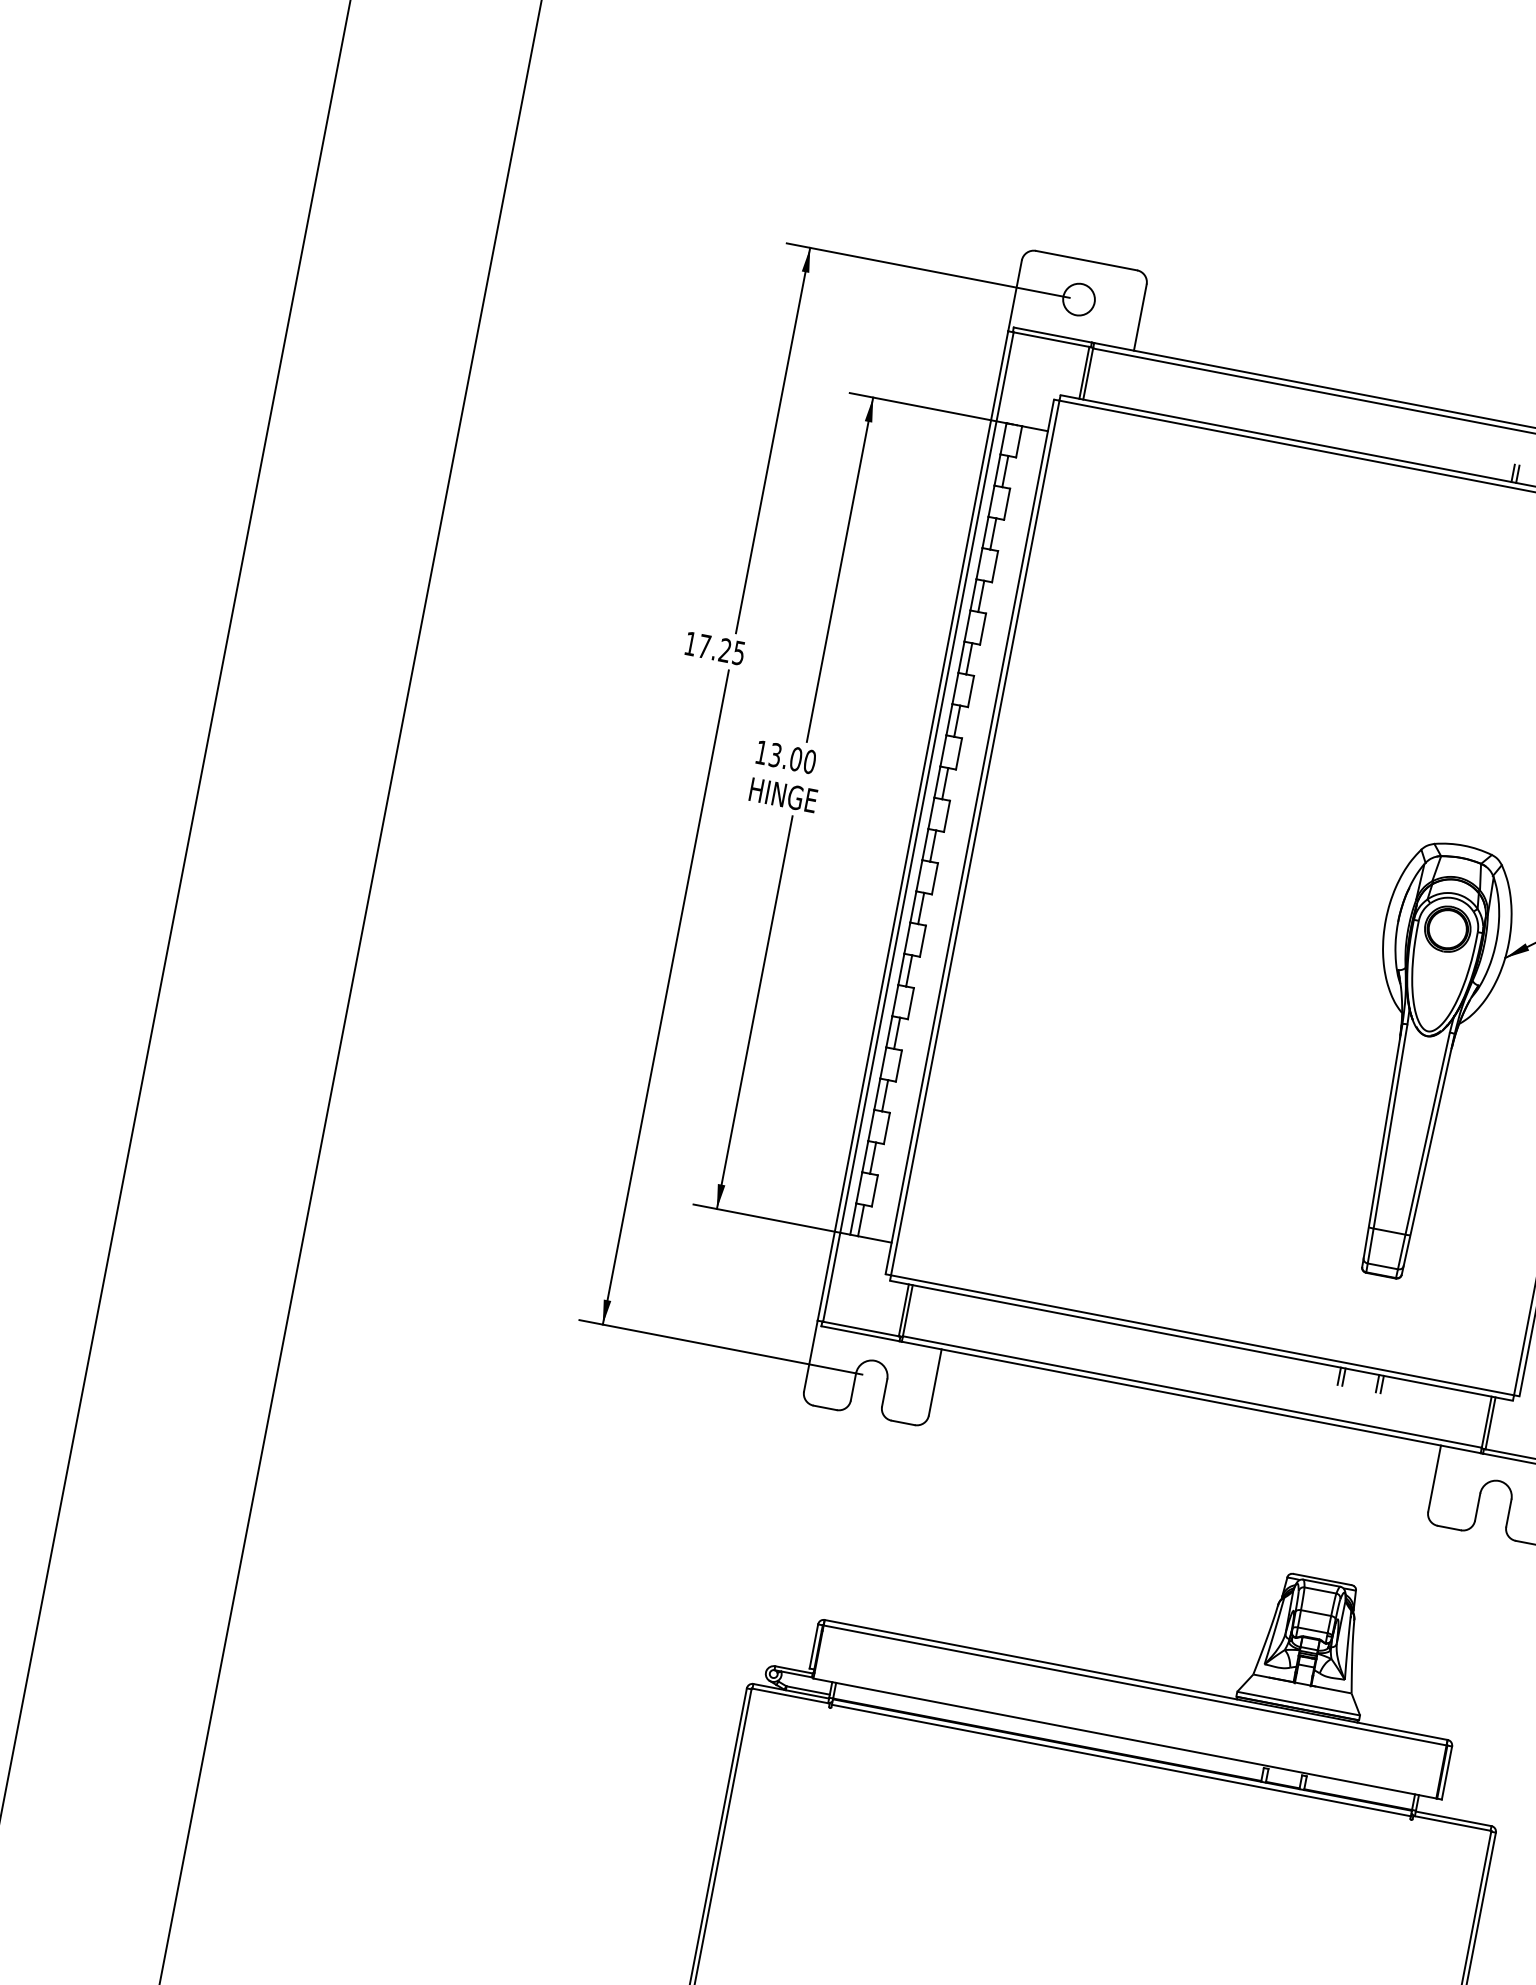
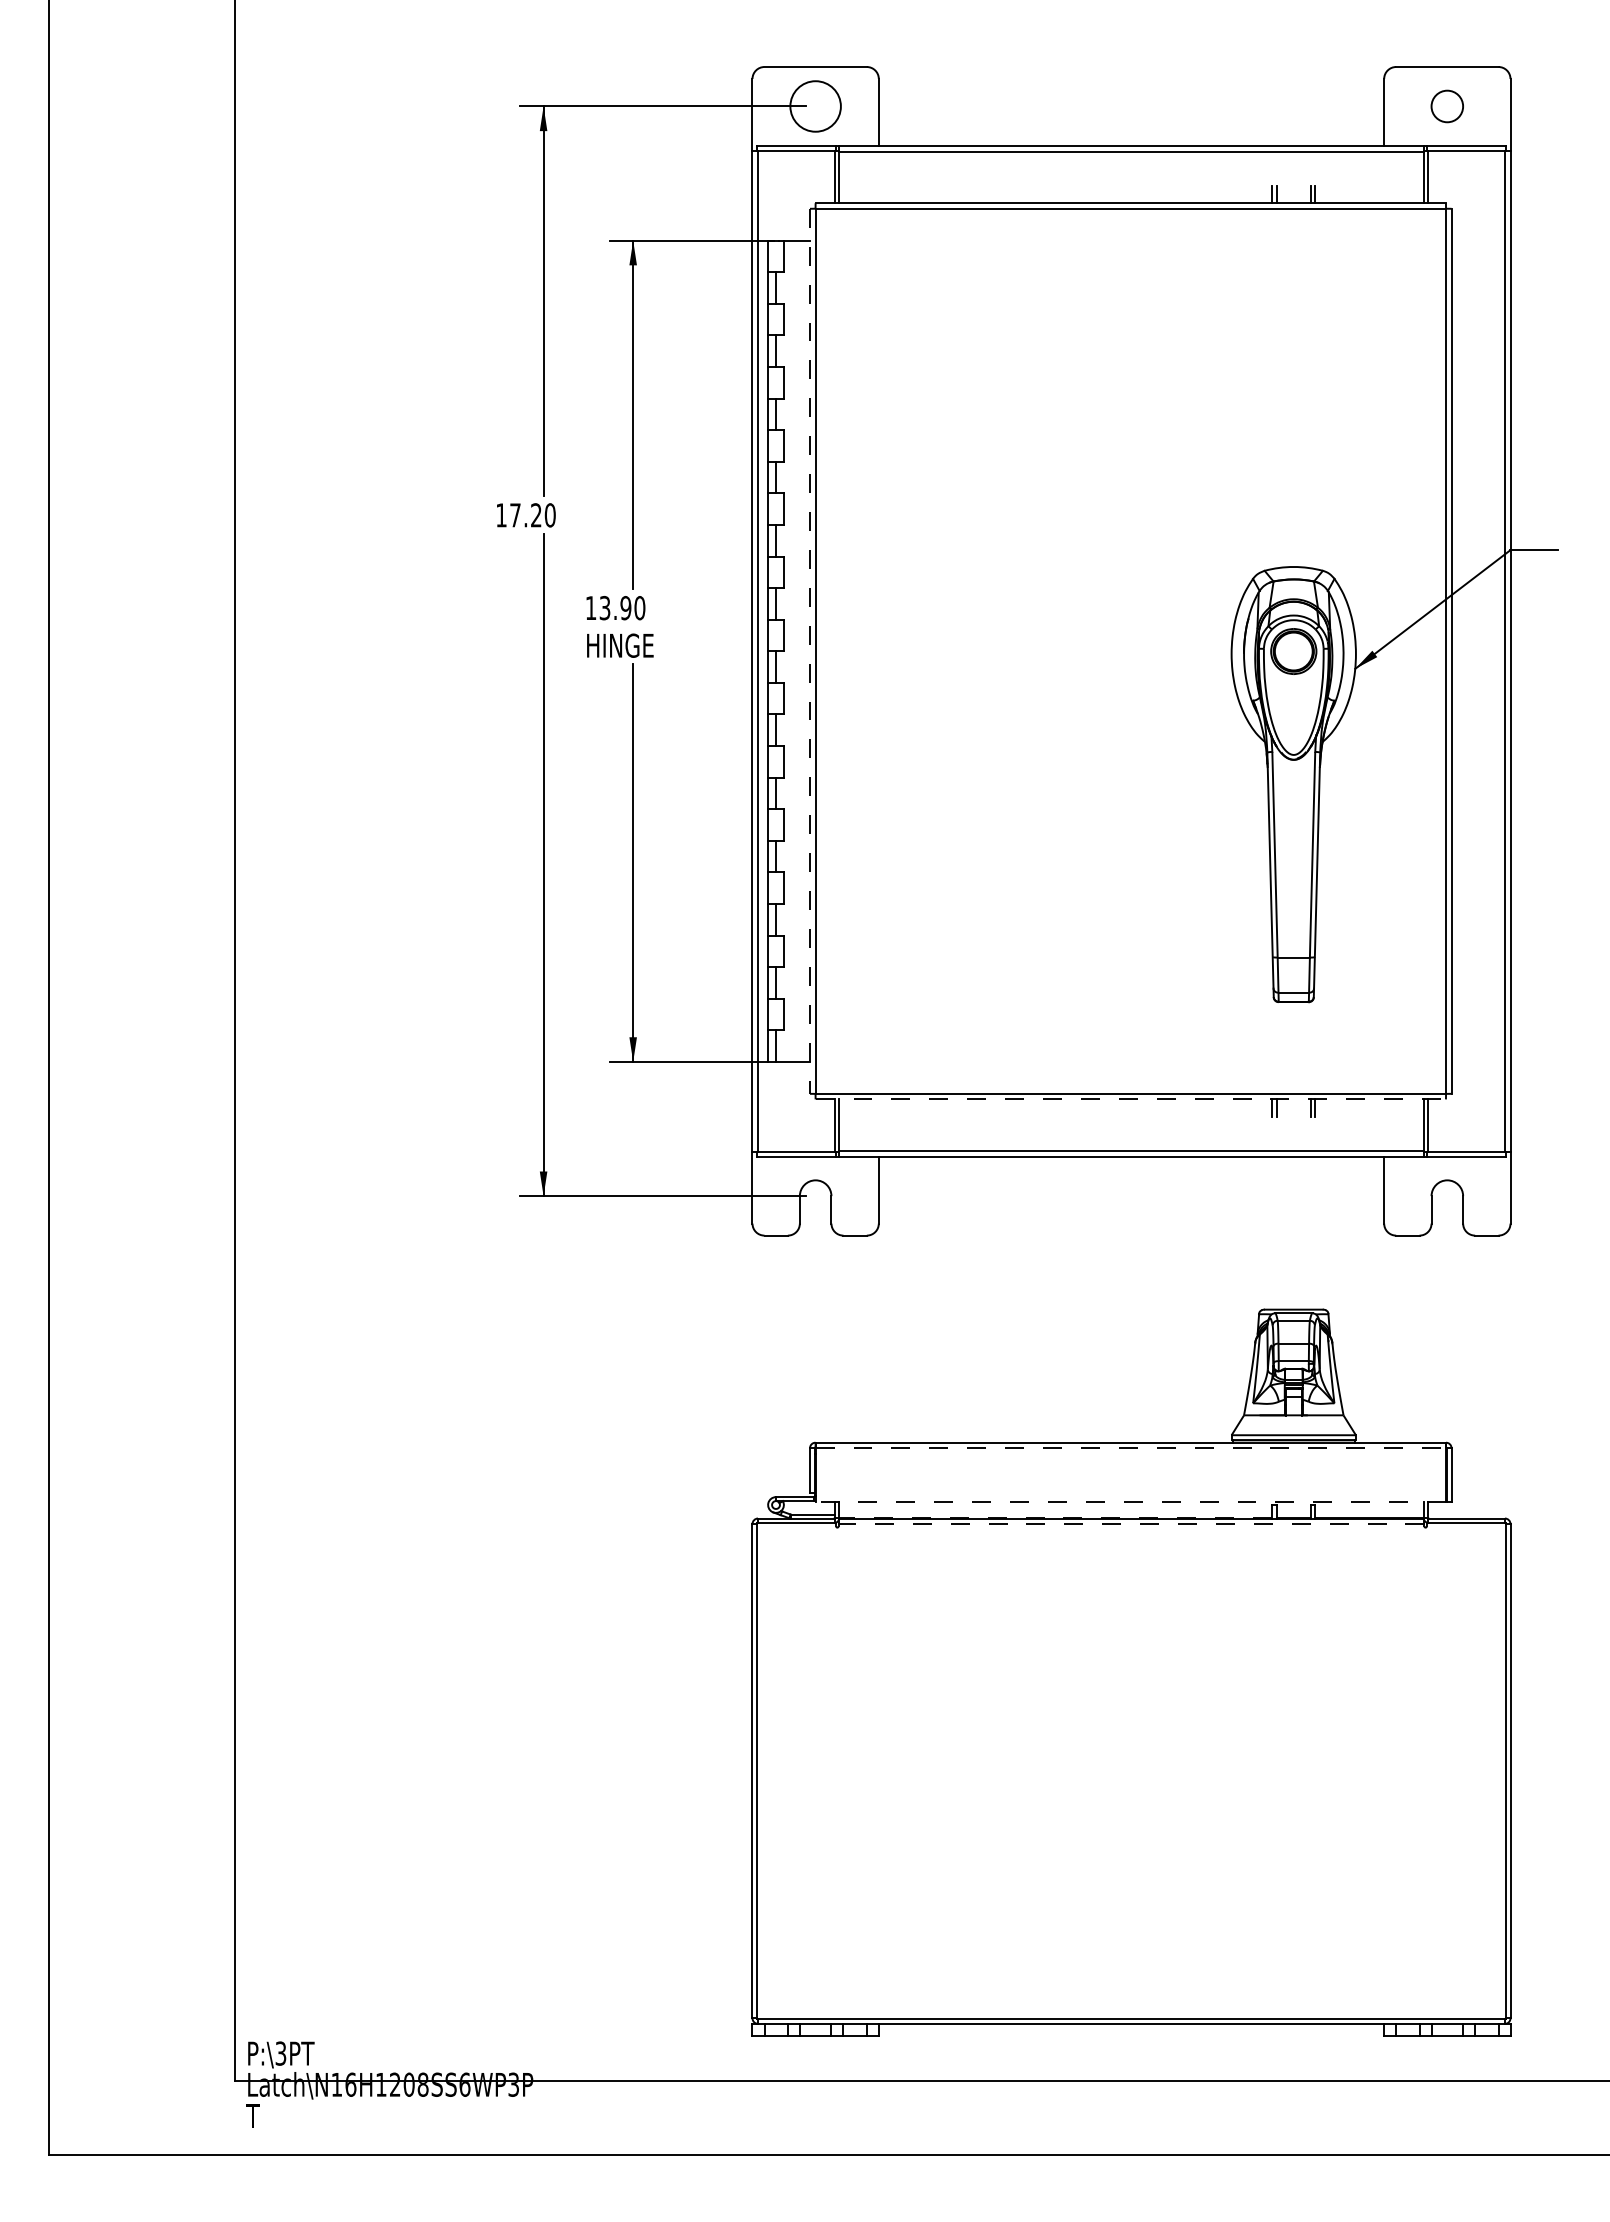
circle: (1078, 299) -> (815, 106), size x1.6
text: (738, 653) -> (549, 515), 17.25 -> 17.20
text: (795, 759) -> (625, 608), 13.00 -> 13.90
line: (970, 837) -> (810, 651), solid -> dashed
line: (1202, 1340) -> (1131, 1099), solid -> dashed
line: (1135, 1685) -> (1131, 1448), solid -> dashed
line: (1124, 1738) -> (1130, 1501), solid -> dashed
line: (1047, 1739) -> (1055, 1517), solid -> dashed
line: (1121, 1760) -> (1131, 1524), solid -> dashed

